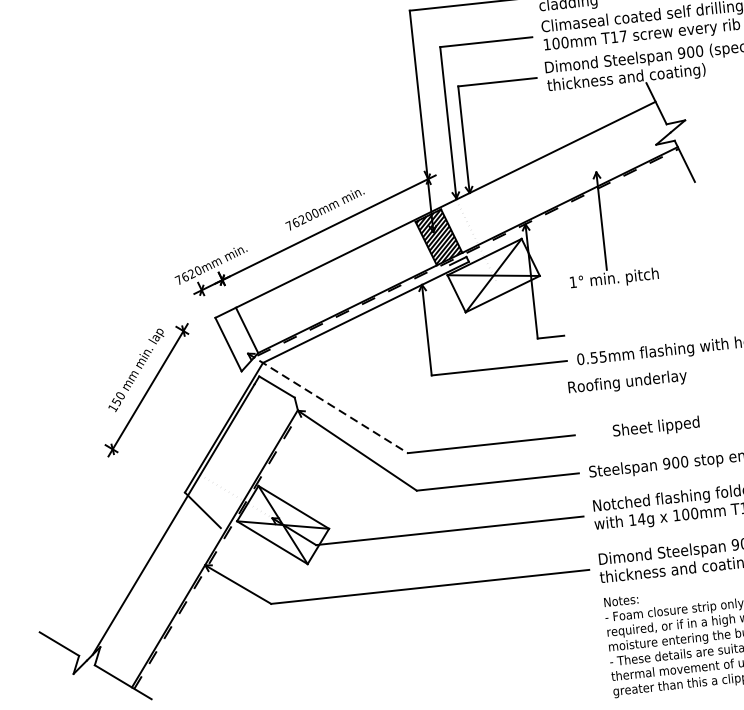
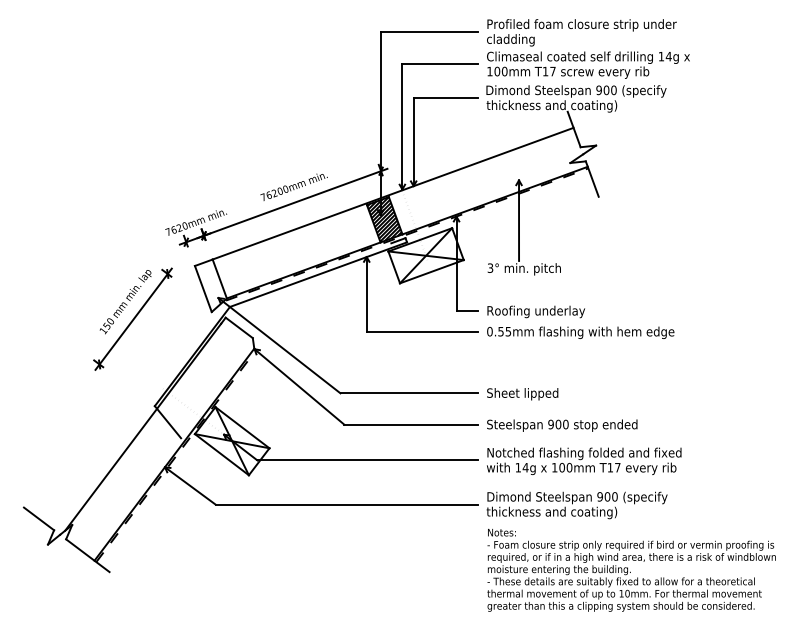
text: (573, 281) -> (490, 267), 1° -> 3°
text: (627, 382) -> (536, 311), moved
line: (328, 404) -> (279, 346), dashed -> solid
text: (656, 428) -> (522, 394), moved

